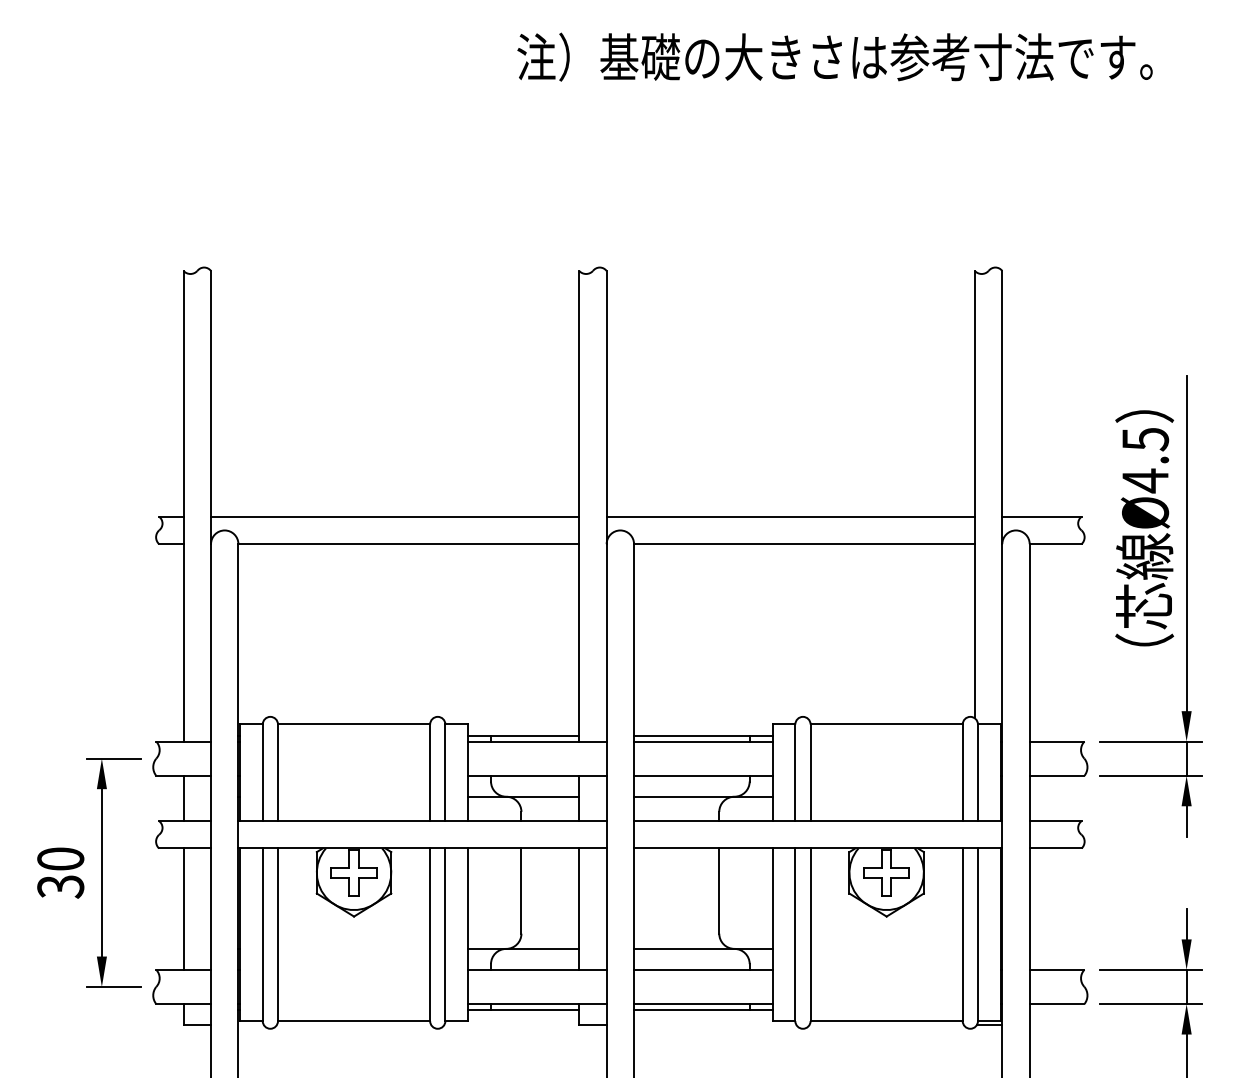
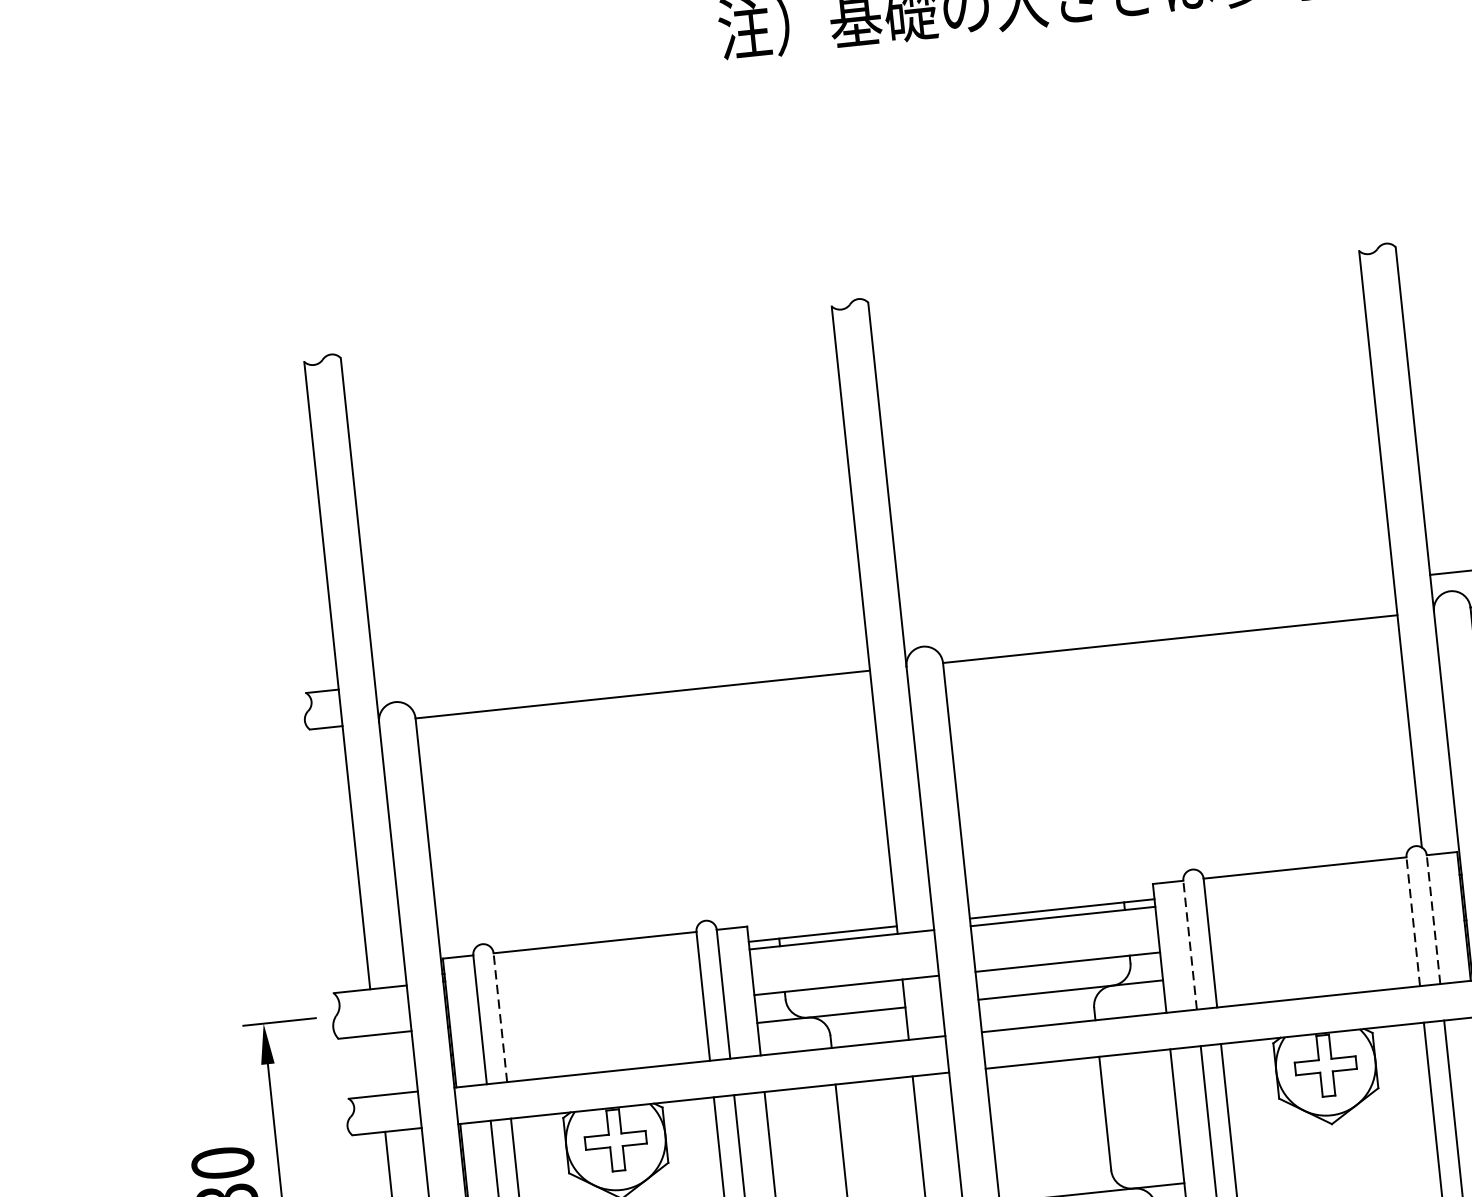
line: (395, 516) -> (621, 659), removed
line: (790, 516) -> (1147, 604), removed
line: (277, 772) -> (499, 1017), solid -> dashed
line: (795, 772) -> (1190, 944), solid -> dashed
line: (962, 772) -> (1412, 921), solid -> dashed
line: (977, 772) -> (1432, 919), solid -> dashed
line: (183, 798) -> (378, 1065), removed

